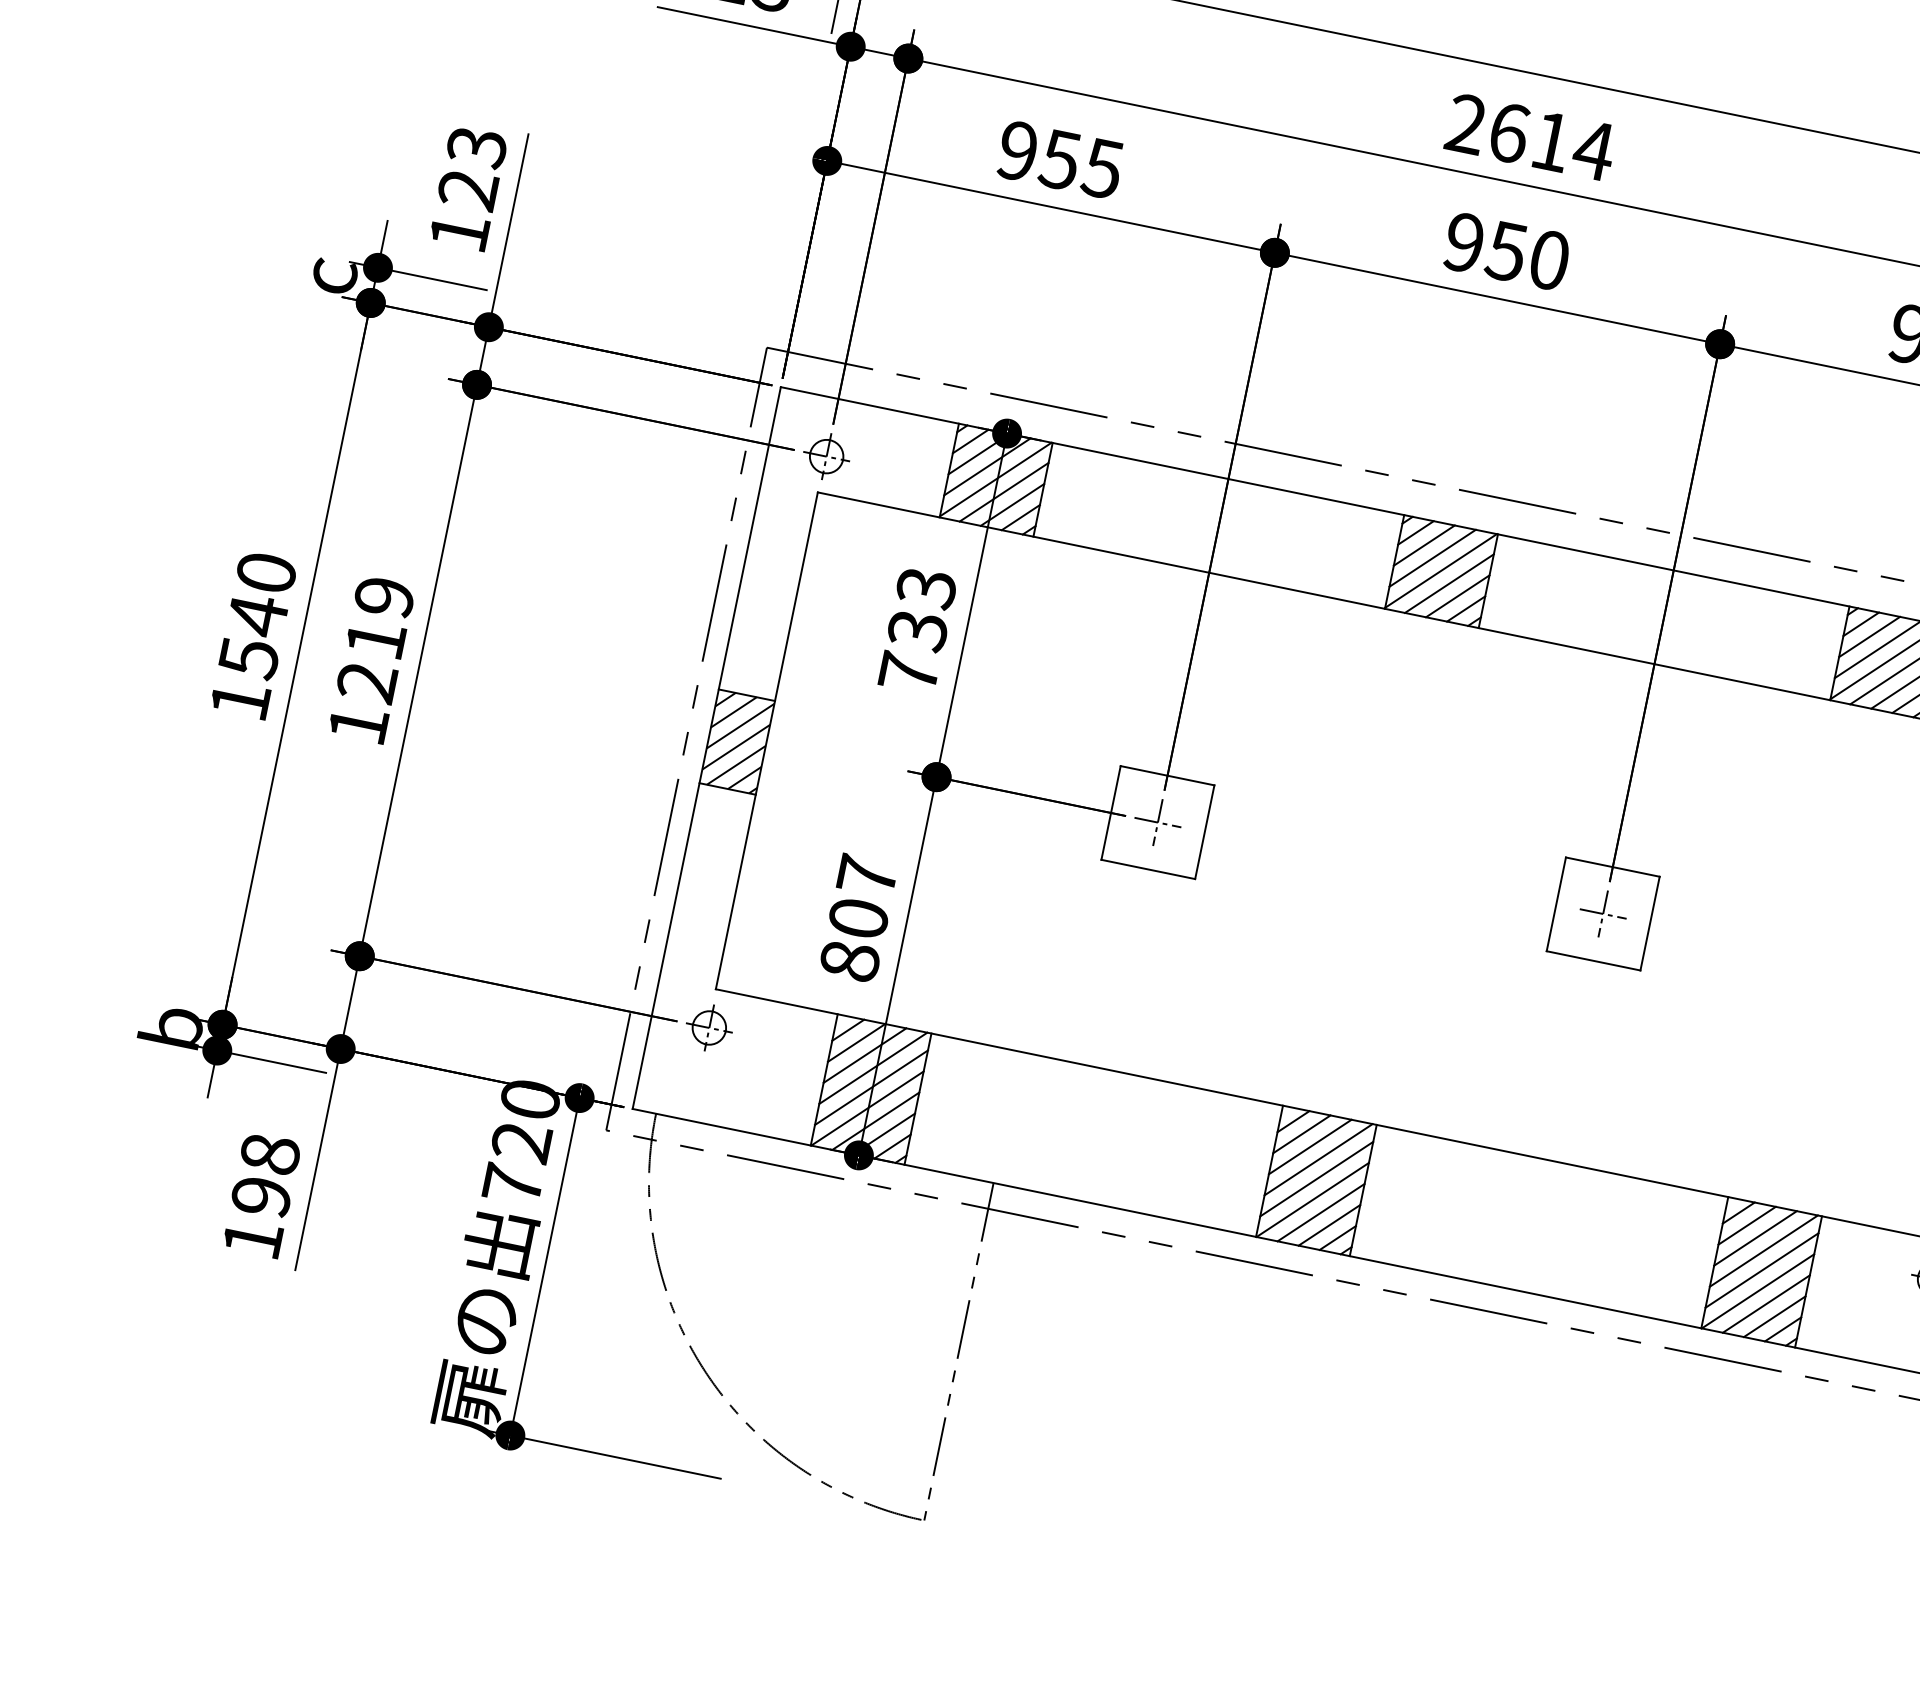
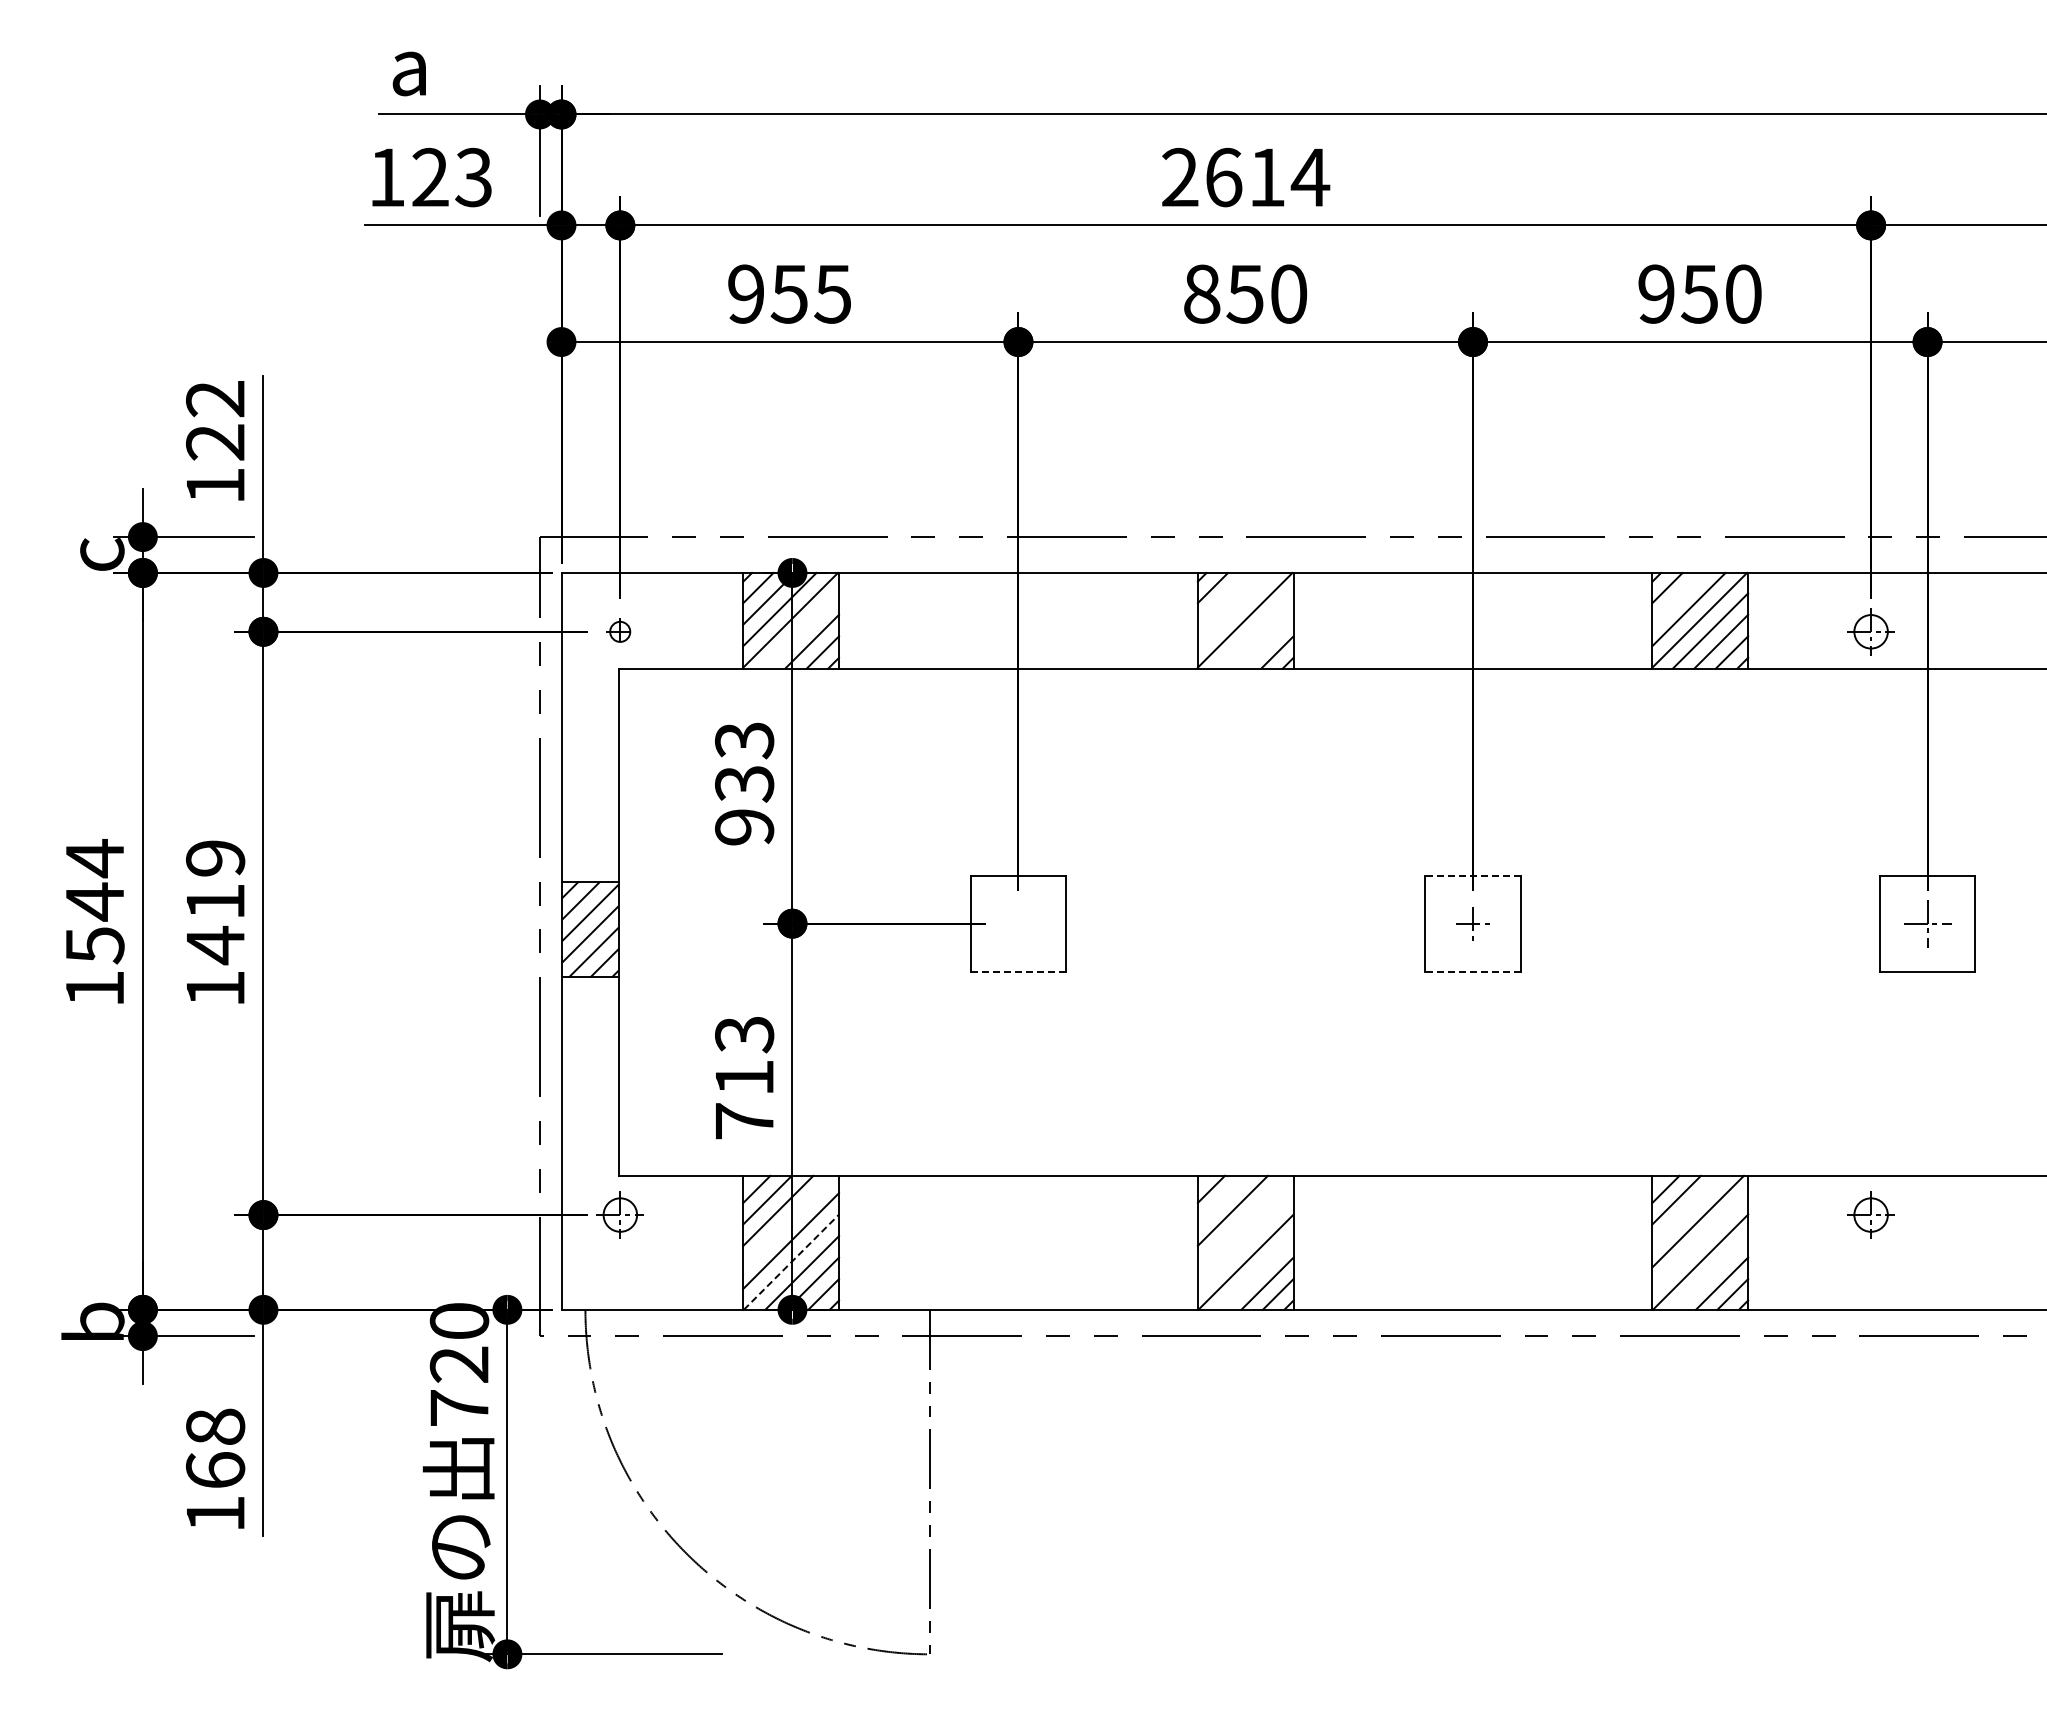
text: (476, 147) -> (215, 399), 123 -> 122
text: (1464, 242) -> (1202, 293), 950 -> 850
part: (825, 456) -> (619, 631), size x0.6
line: (1004, 491) -> (801, 630), removed
line: (1424, 545) -> (1223, 598), removed
line: (1432, 558) -> (1234, 609), removed
text: (265, 572) -> (94, 858), 1540 -> 1544
line: (1449, 583) -> (1255, 630), removed
line: (1457, 596) -> (1266, 641), removed
line: (1869, 636) -> (1678, 598), removed
text: (908, 673) -> (744, 827), 733 -> 933
text: (366, 682) -> (215, 945), 1219 -> 1419
part: (1158, 822) -> (1018, 923), removed
line: (1613, 866) -> (1473, 875), solid -> dashed
line: (1148, 869) -> (1018, 971), solid -> dashed
part: (1602, 913) -> (1472, 923), size x0.7
text: (858, 918) -> (744, 1077), 807 -> 713
line: (1594, 960) -> (1473, 971), solid -> dashed
line: (872, 1068) -> (788, 1221), removed
line: (867, 1107) -> (791, 1261), solid -> dashed
line: (1301, 1133) -> (1221, 1199), removed
line: (1318, 1159) -> (1243, 1221), removed
line: (1316, 1178) -> (1245, 1240), removed
text: (261, 1196) -> (215, 1470), 198 -> 168
line: (1320, 1212) -> (1256, 1272), removed
line: (1755, 1238) -> (1687, 1210), removed
line: (1762, 1270) -> (1700, 1240), removed
line: (1766, 1303) -> (1711, 1272), removed

